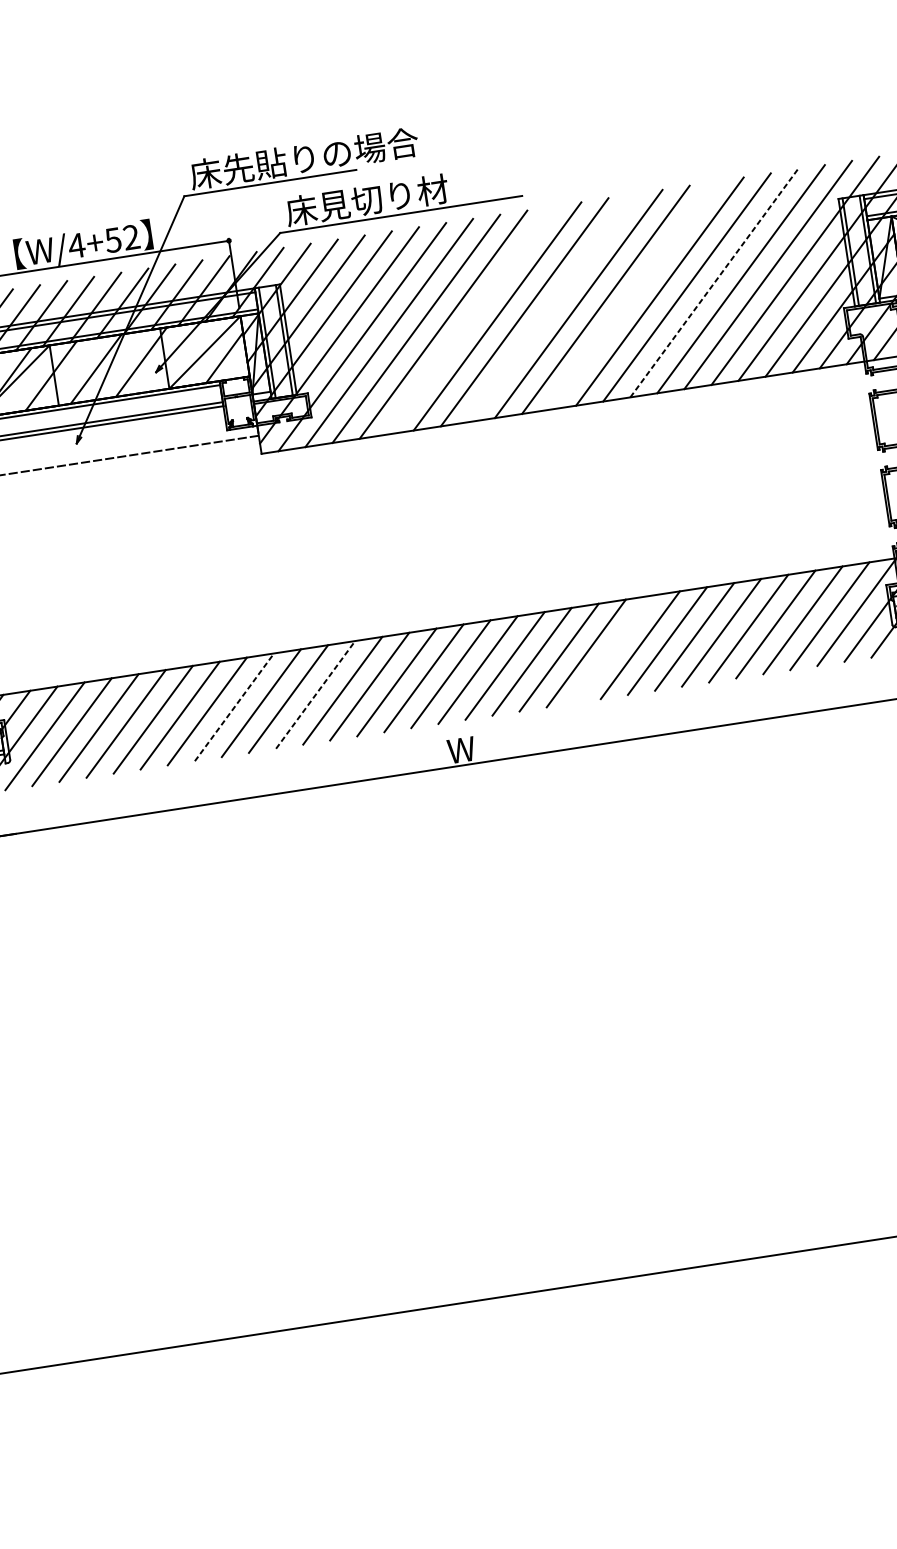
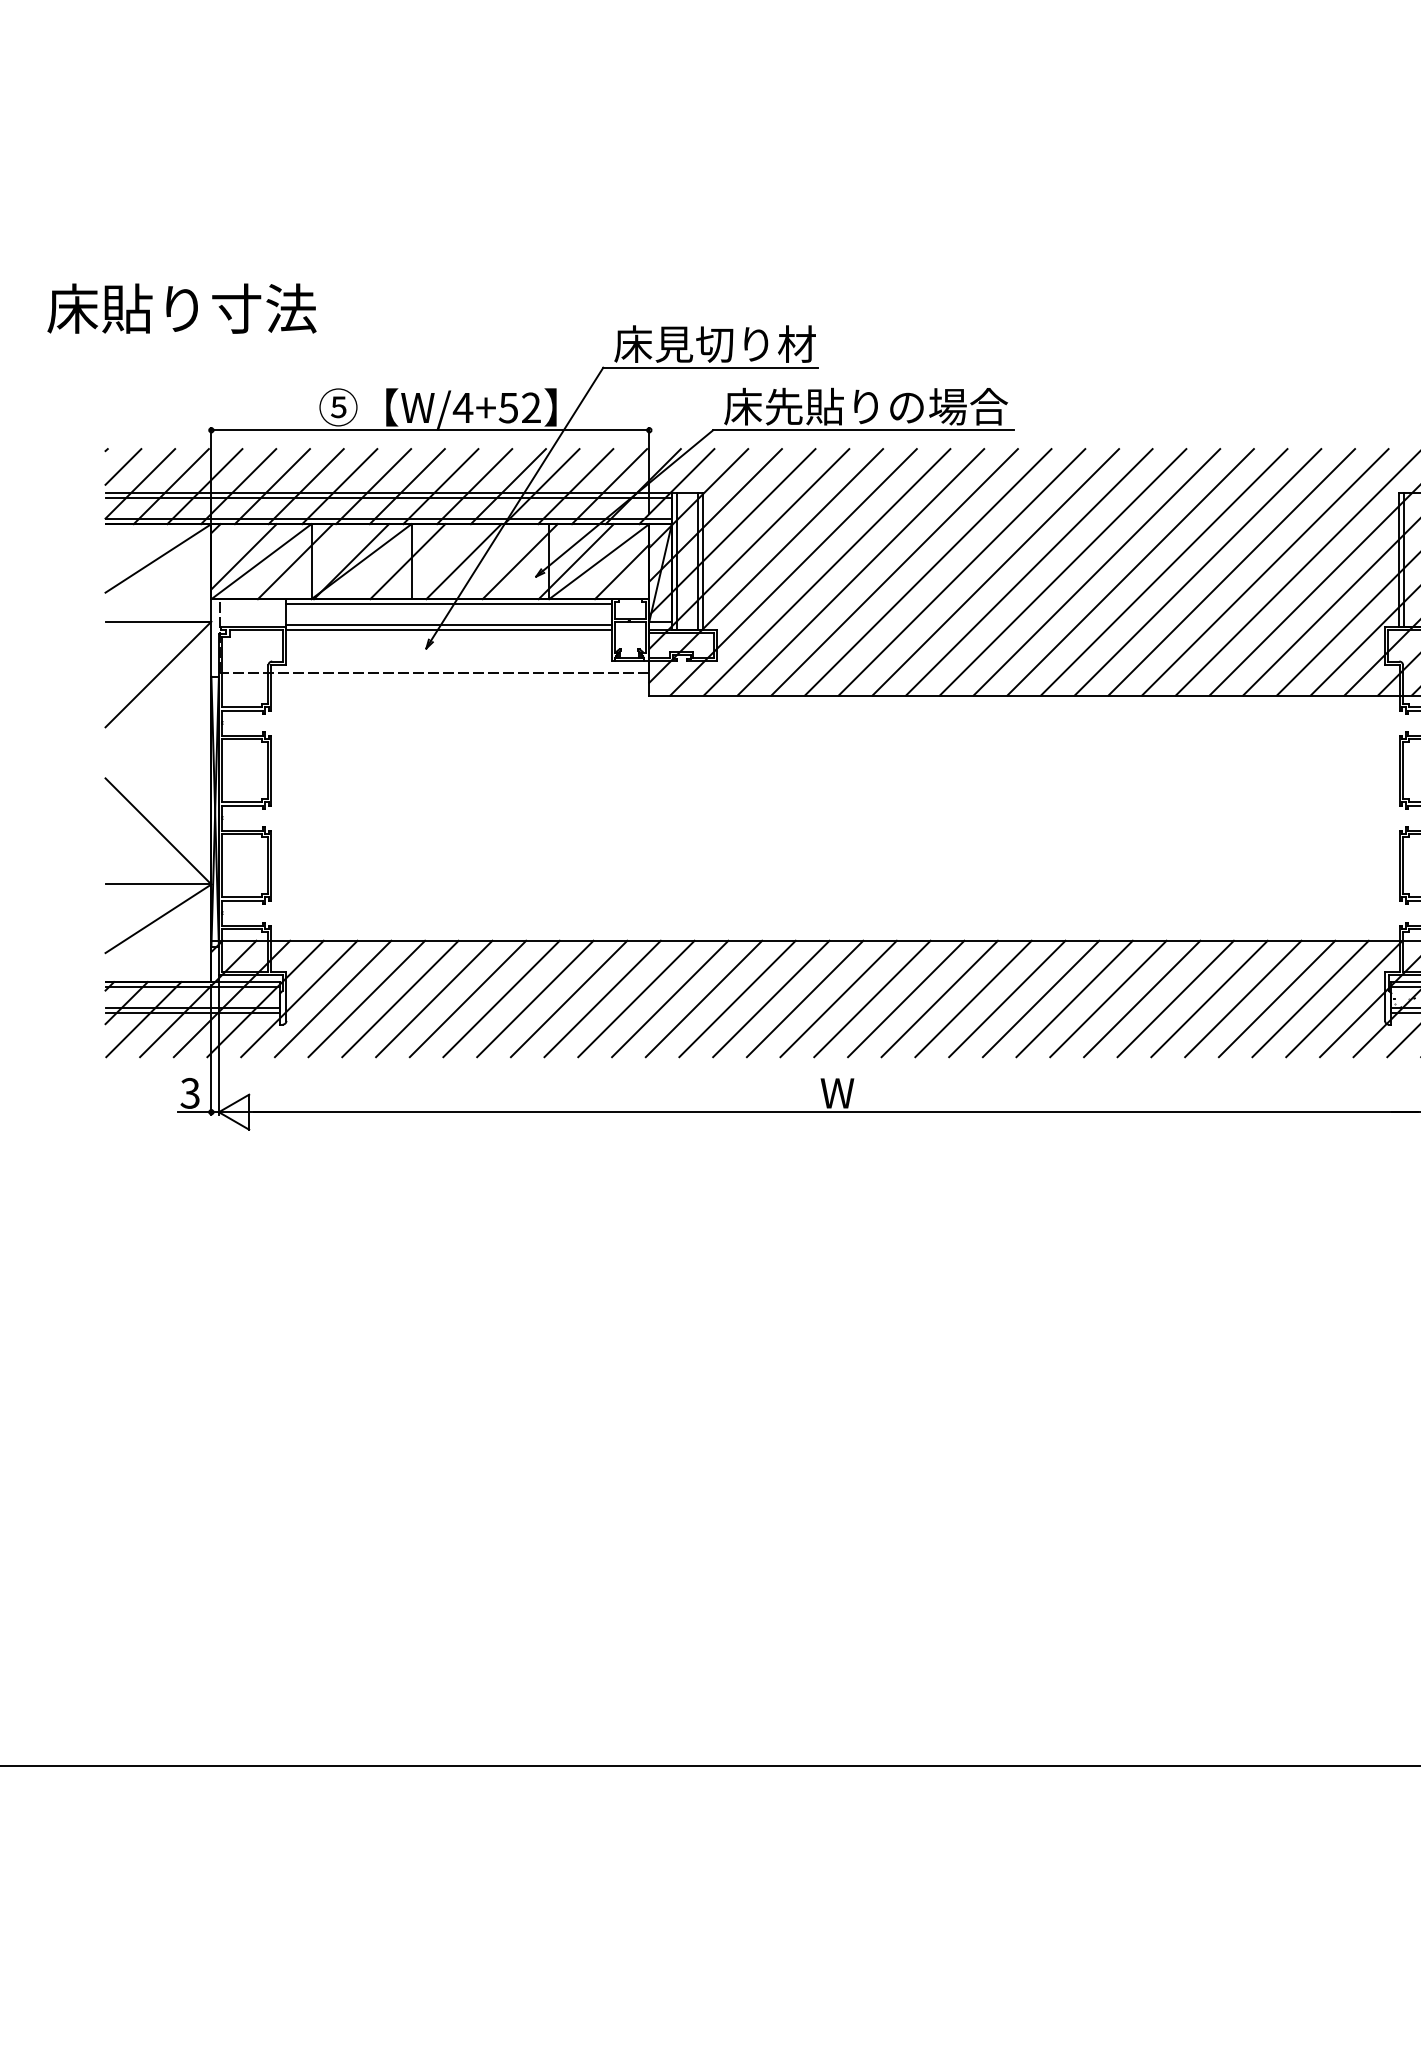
text: (320, 155) -> (776, 343), 床先貼りの場合 -> 床見切り材
text: (416, 192) -> (886, 406), 床見切り材 -> 床先貼りの場合
line: (714, 282) -> (1232, 571), dashed -> solid
line: (632, 295) -> (1130, 572), added
line: (551, 308) -> (1029, 572), added
line: (470, 320) -> (928, 572), added
line: (185, 355) -> (575, 561), added
line: (612, 649) -> (1040, 998), added
line: (315, 694) -> (670, 998), dashed -> solid
line: (234, 706) -> (569, 998), dashed -> solid

